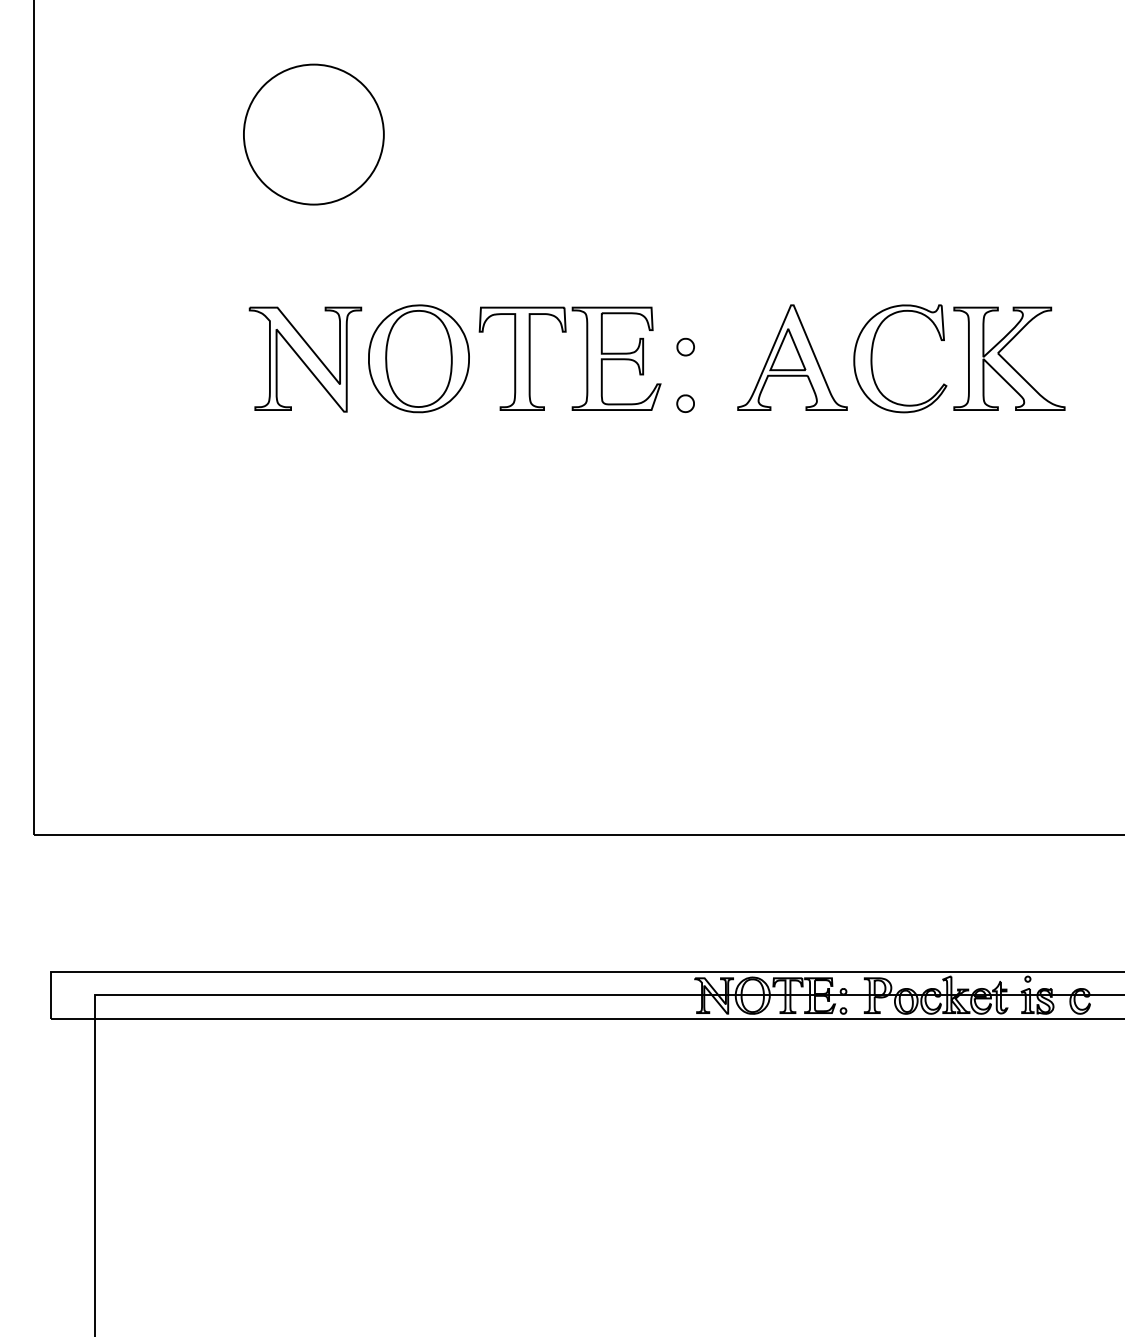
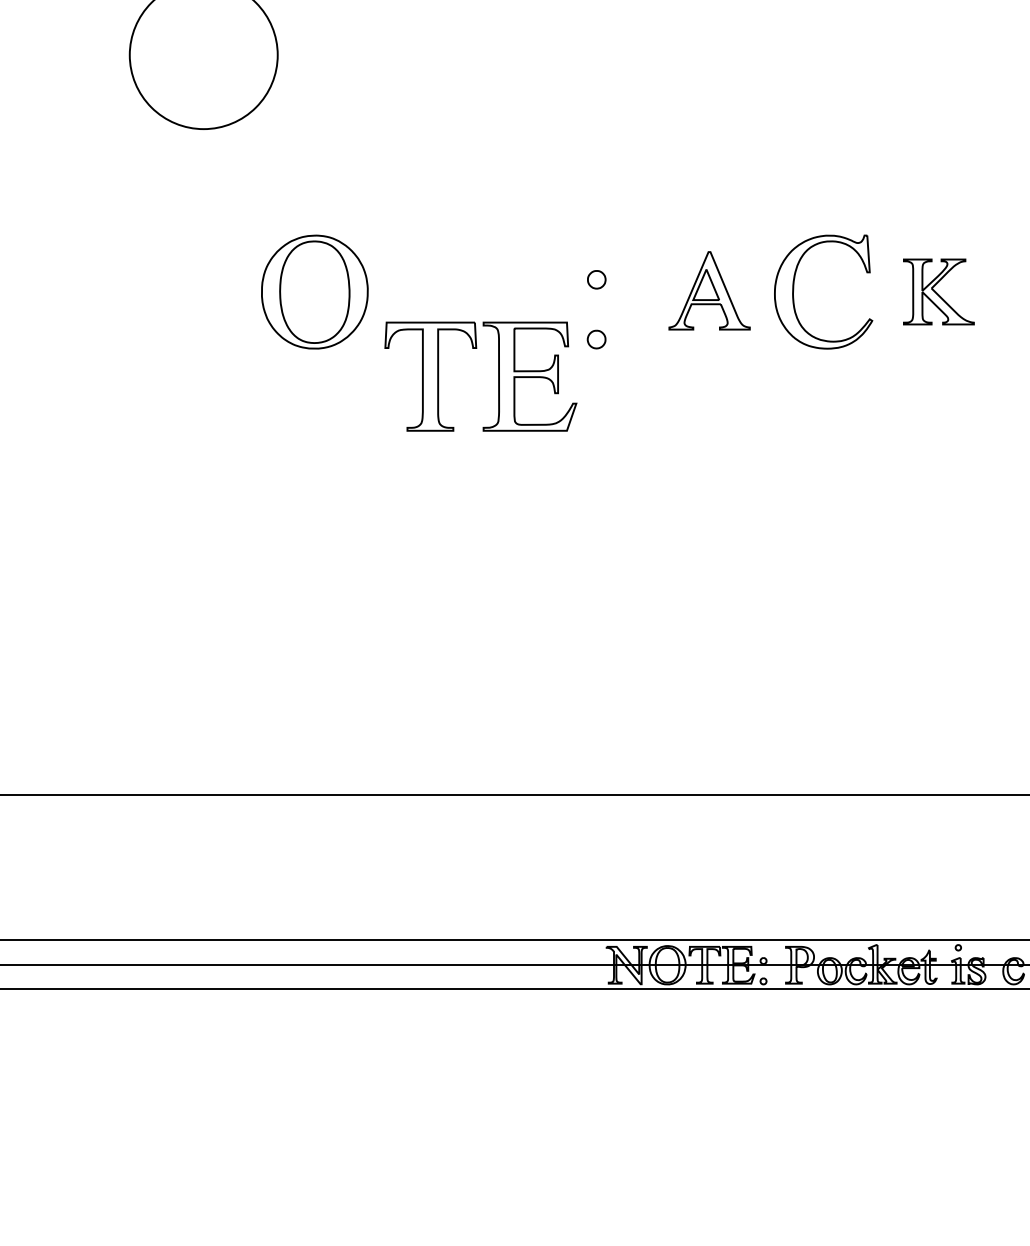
part: (792, 357) -> (709, 290), size x0.7
part: (586, 358) -> (498, 376), moved
part: (1009, 358) -> (938, 291), size x0.6
part: (305, 359) -> (194, 292), removed

